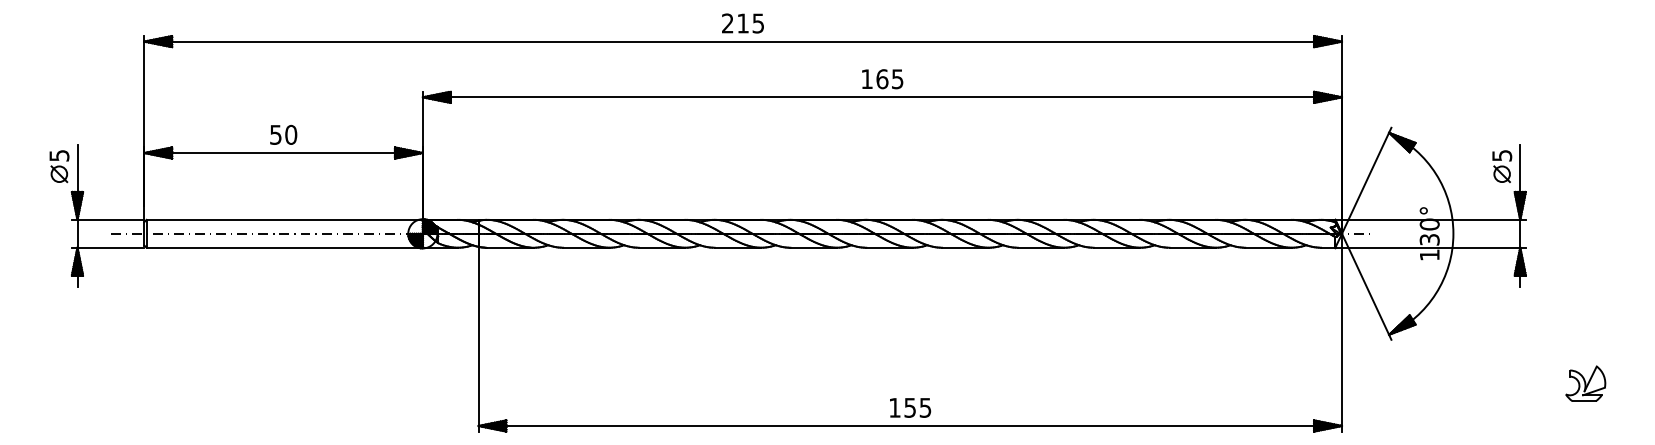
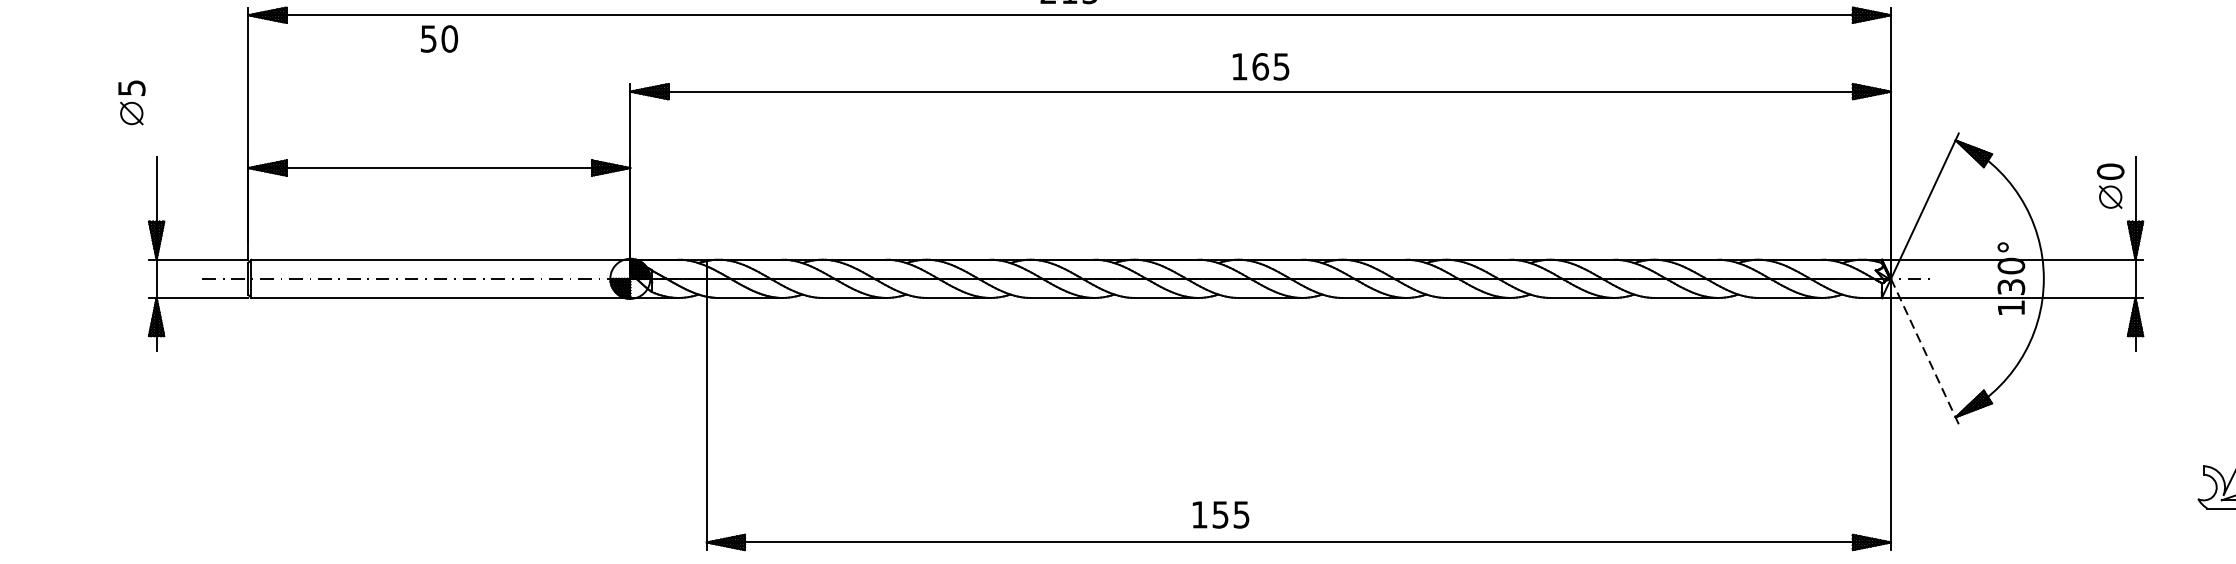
text: (283, 134) -> (439, 38), moved
text: (1502, 155) -> (2111, 171), 5 -> 0
part: (59, 166) -> (131, 102), moved
line: (1366, 287) -> (1924, 352), solid -> dashed
text: (910, 407) -> (1220, 514), moved

